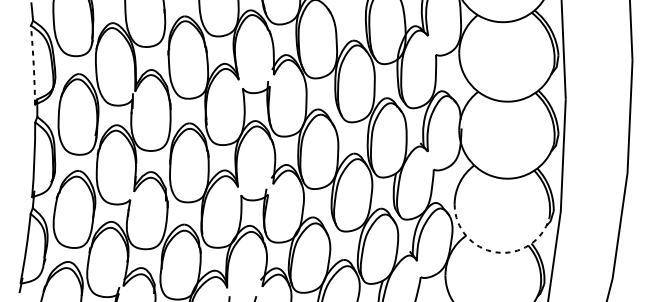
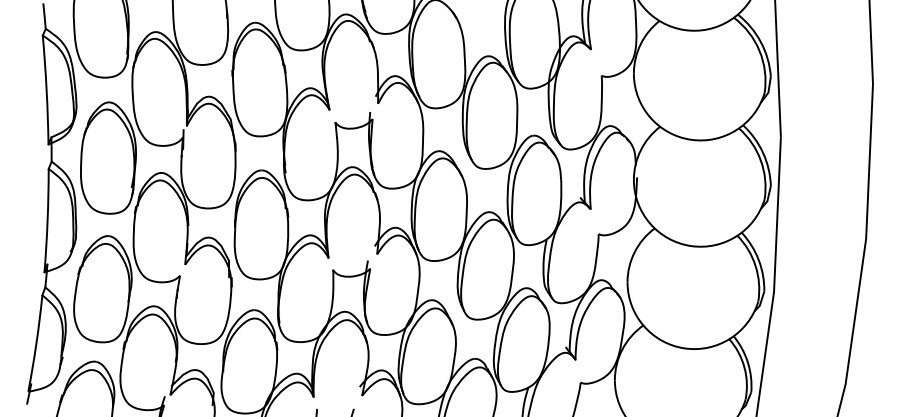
arc: (33, 65) -> (46, 90), dashed -> solid
arc: (495, 252) -> (684, 348), dashed -> solid

